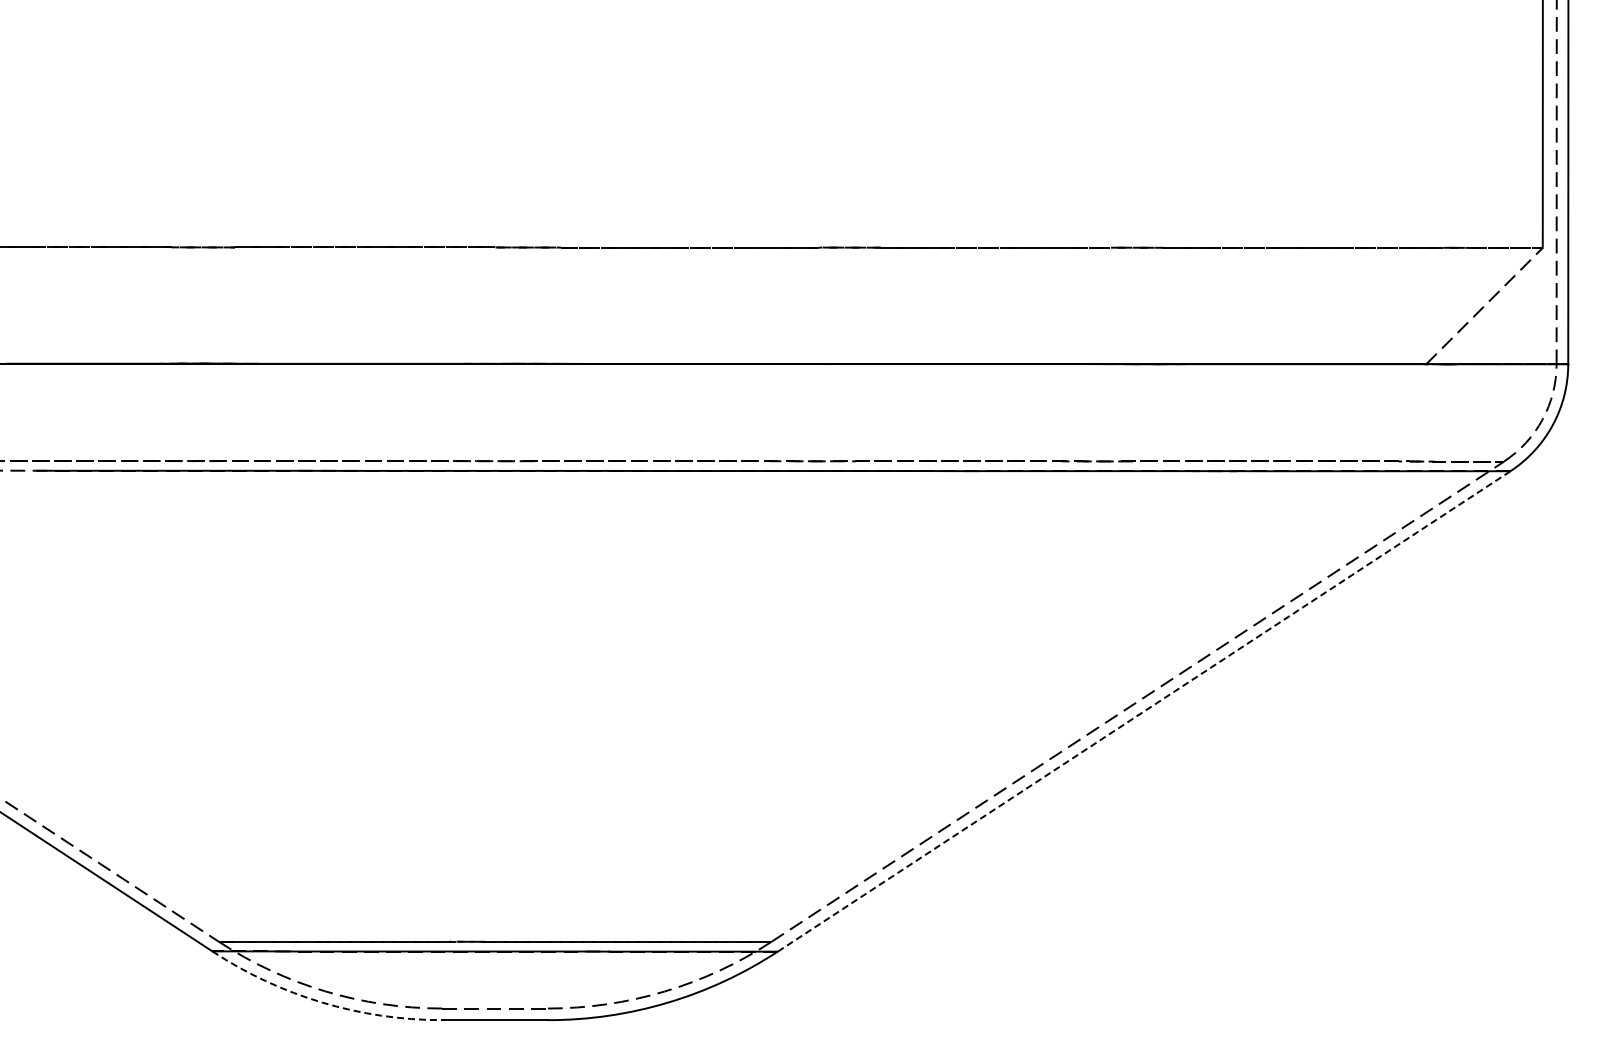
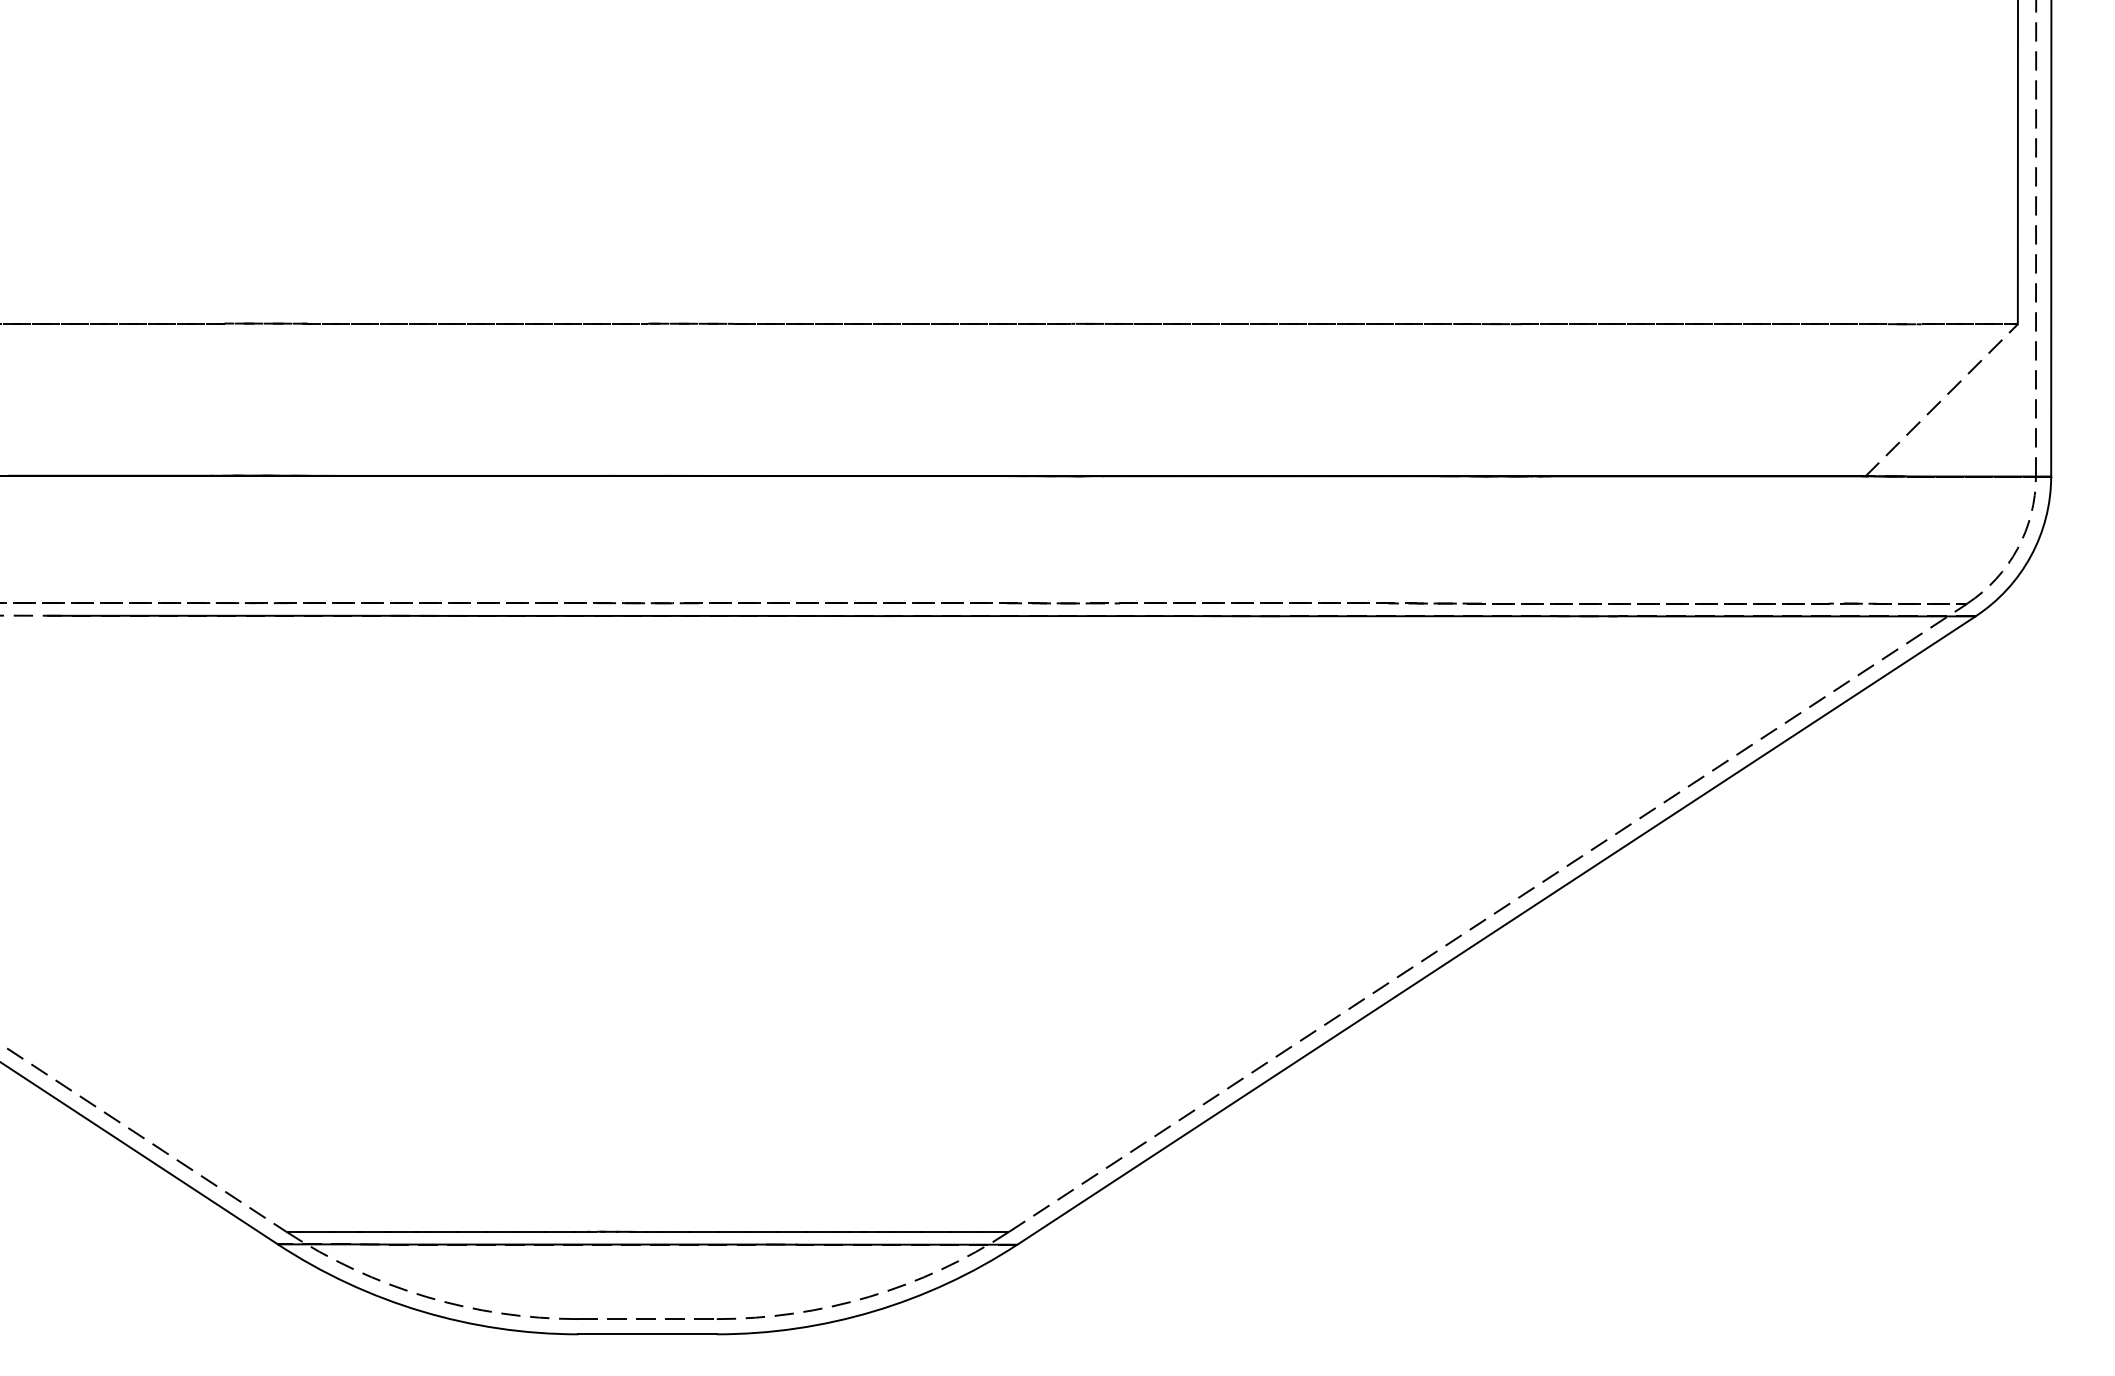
line: (1144, 711) -> (1496, 930), dashed -> solid
arc: (322, 1002) -> (421, 1311), dashed -> solid

